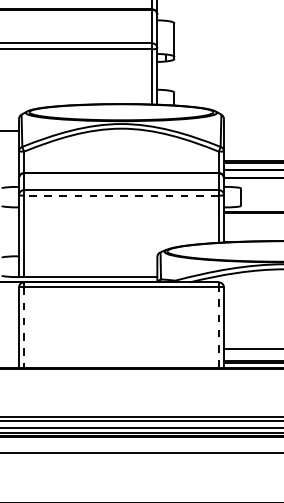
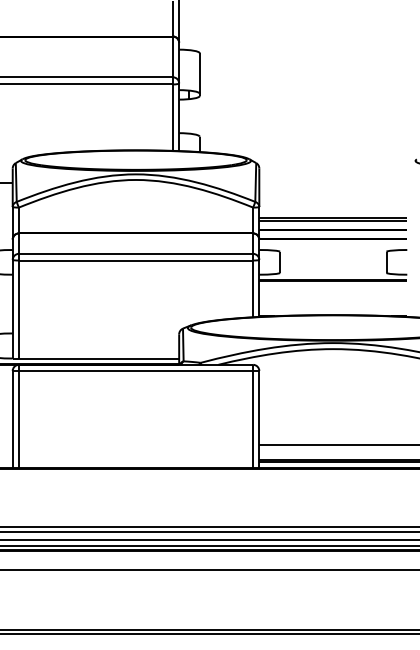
line: (121, 195) -> (135, 260), dashed -> solid
line: (219, 326) -> (253, 418), dashed -> solid
line: (23, 327) -> (18, 419), dashed -> solid

